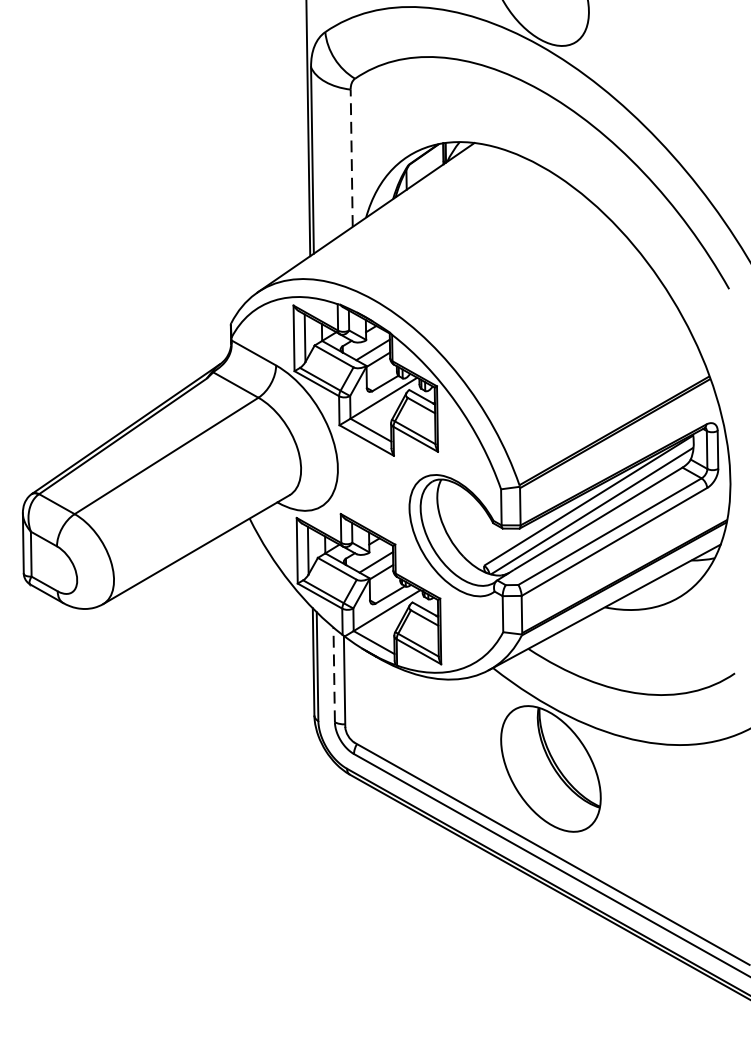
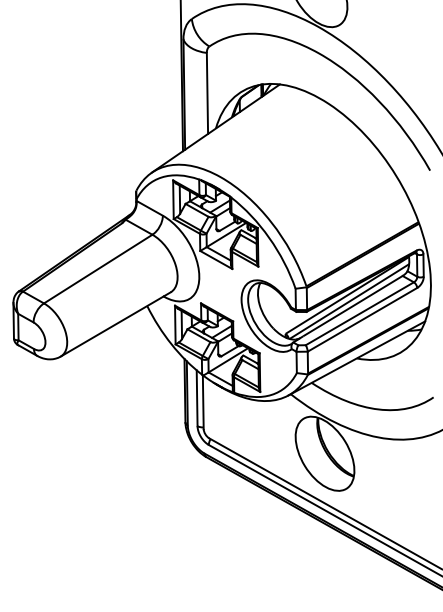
line: (351, 158) -> (207, 93), dashed -> solid
line: (334, 675) -> (197, 398), dashed -> solid

